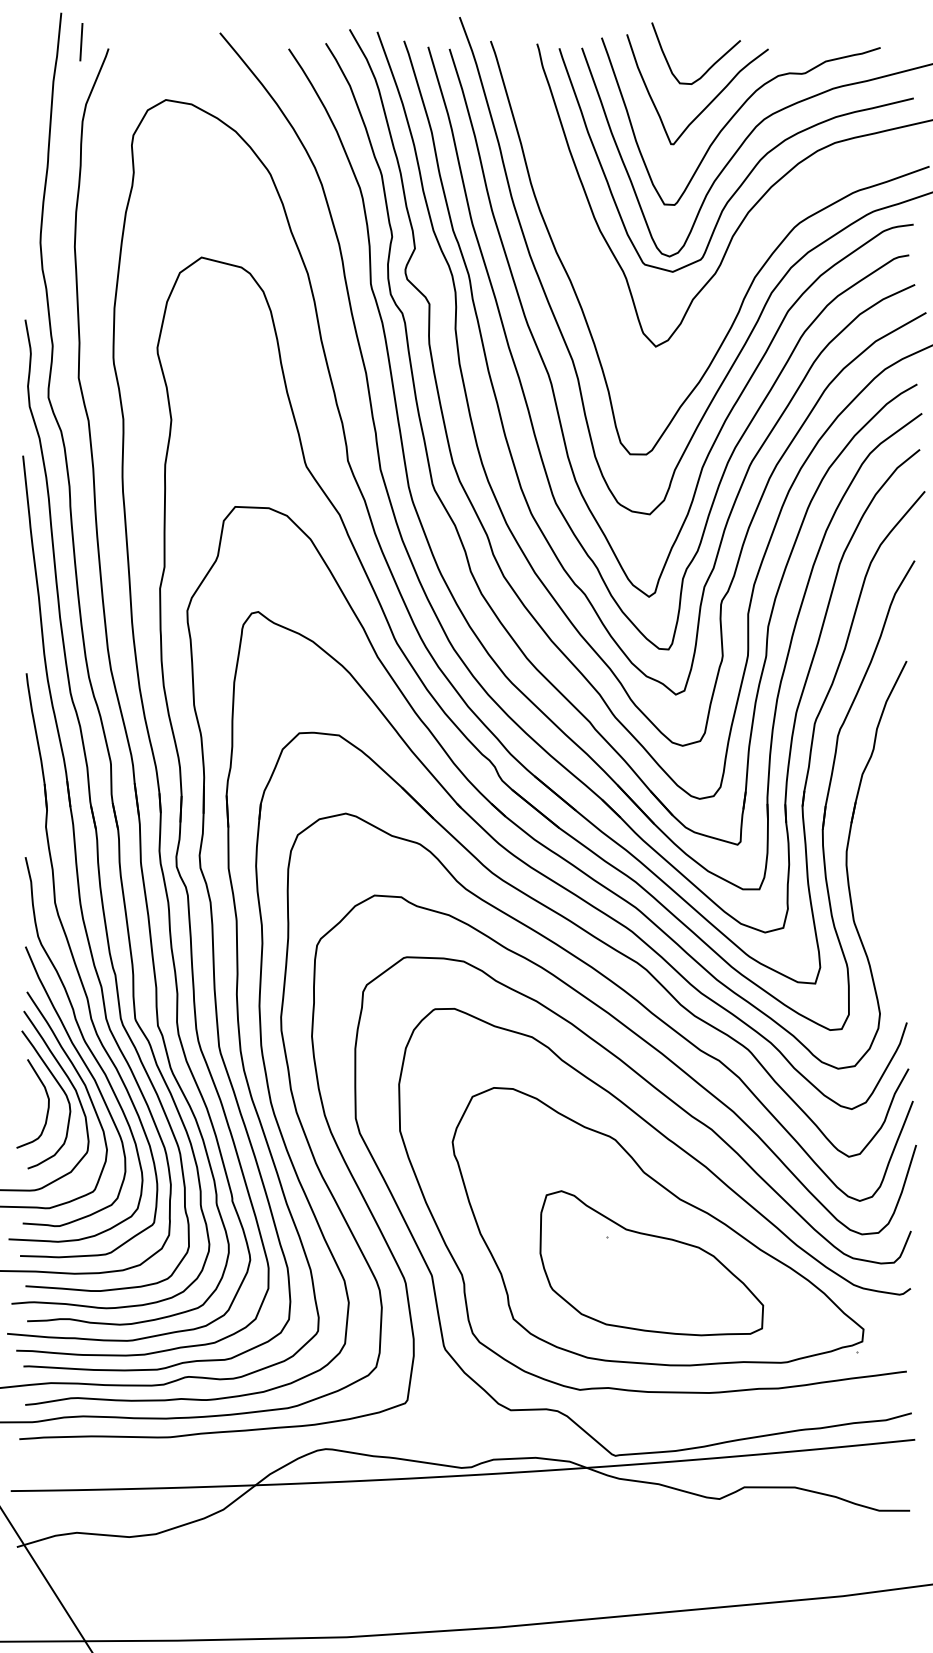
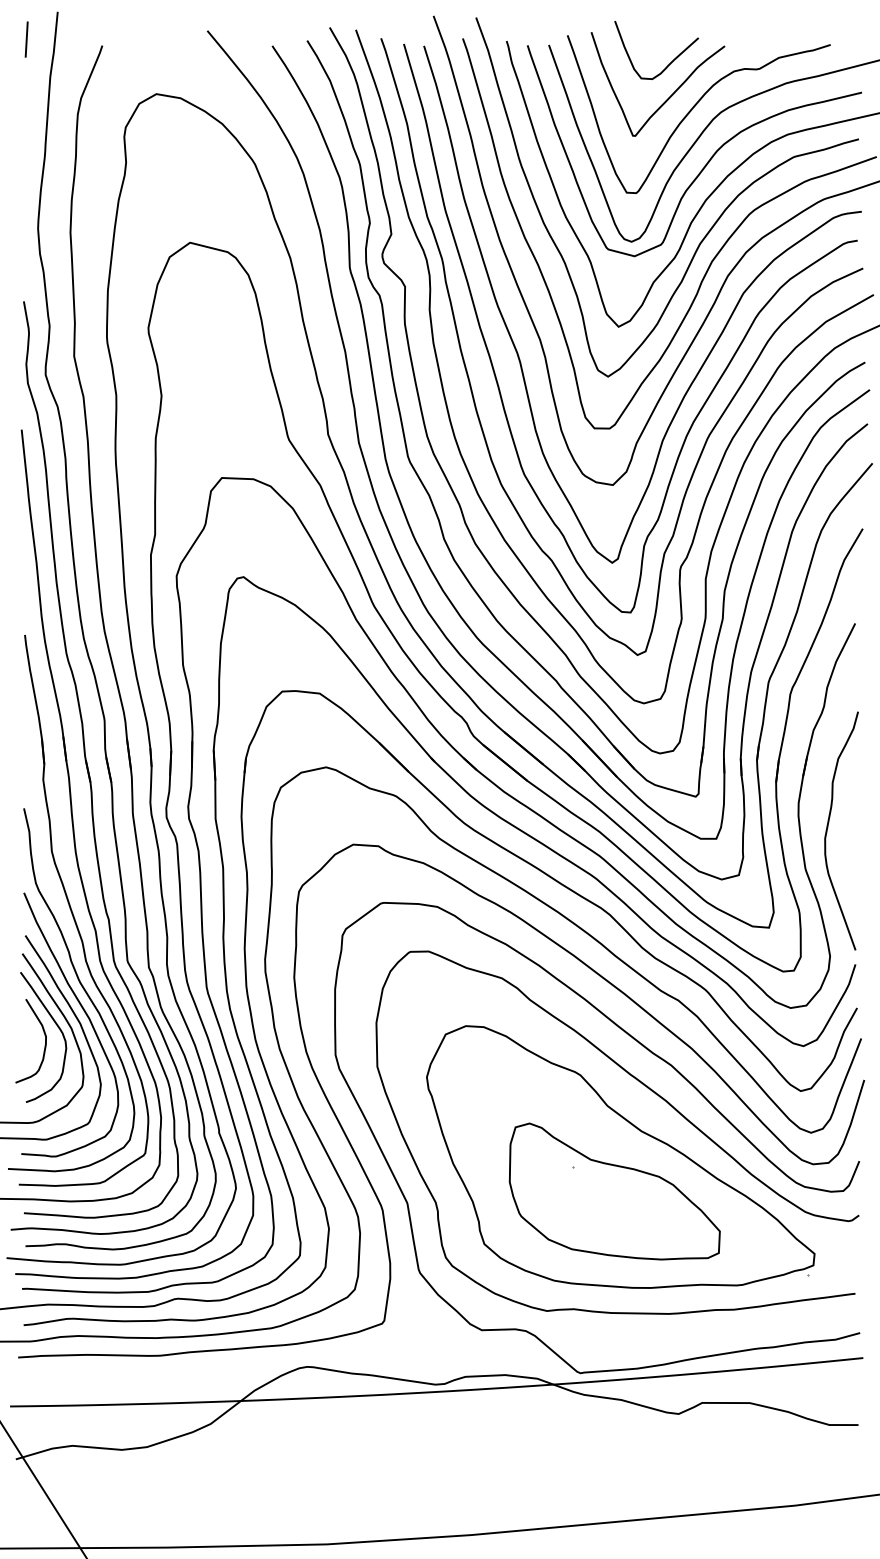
line: (81, 42) -> (26, 39), moved
curve: (753, 241) -> (710, 227), added
curve: (878, 876) -> (828, 826), added

